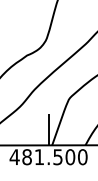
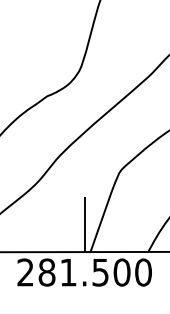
text: (14, 156) -> (25, 271), 481.500 -> 281.500

